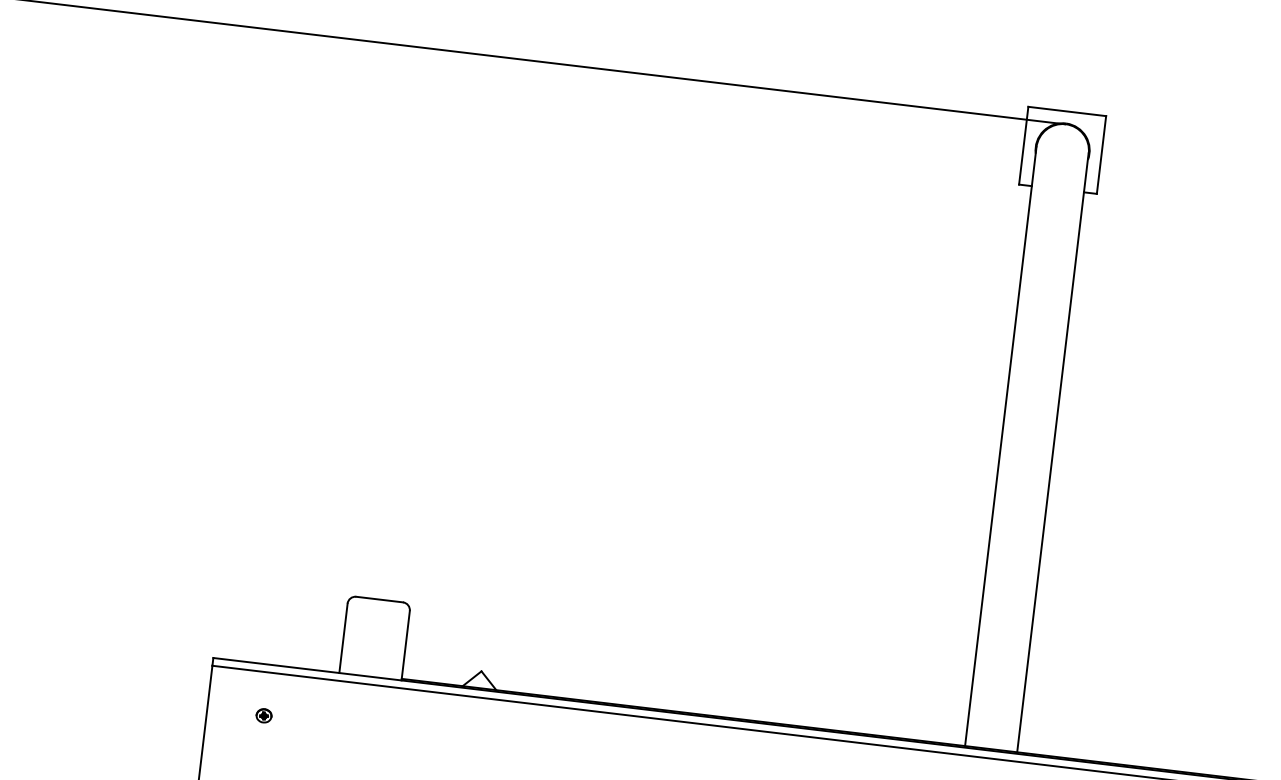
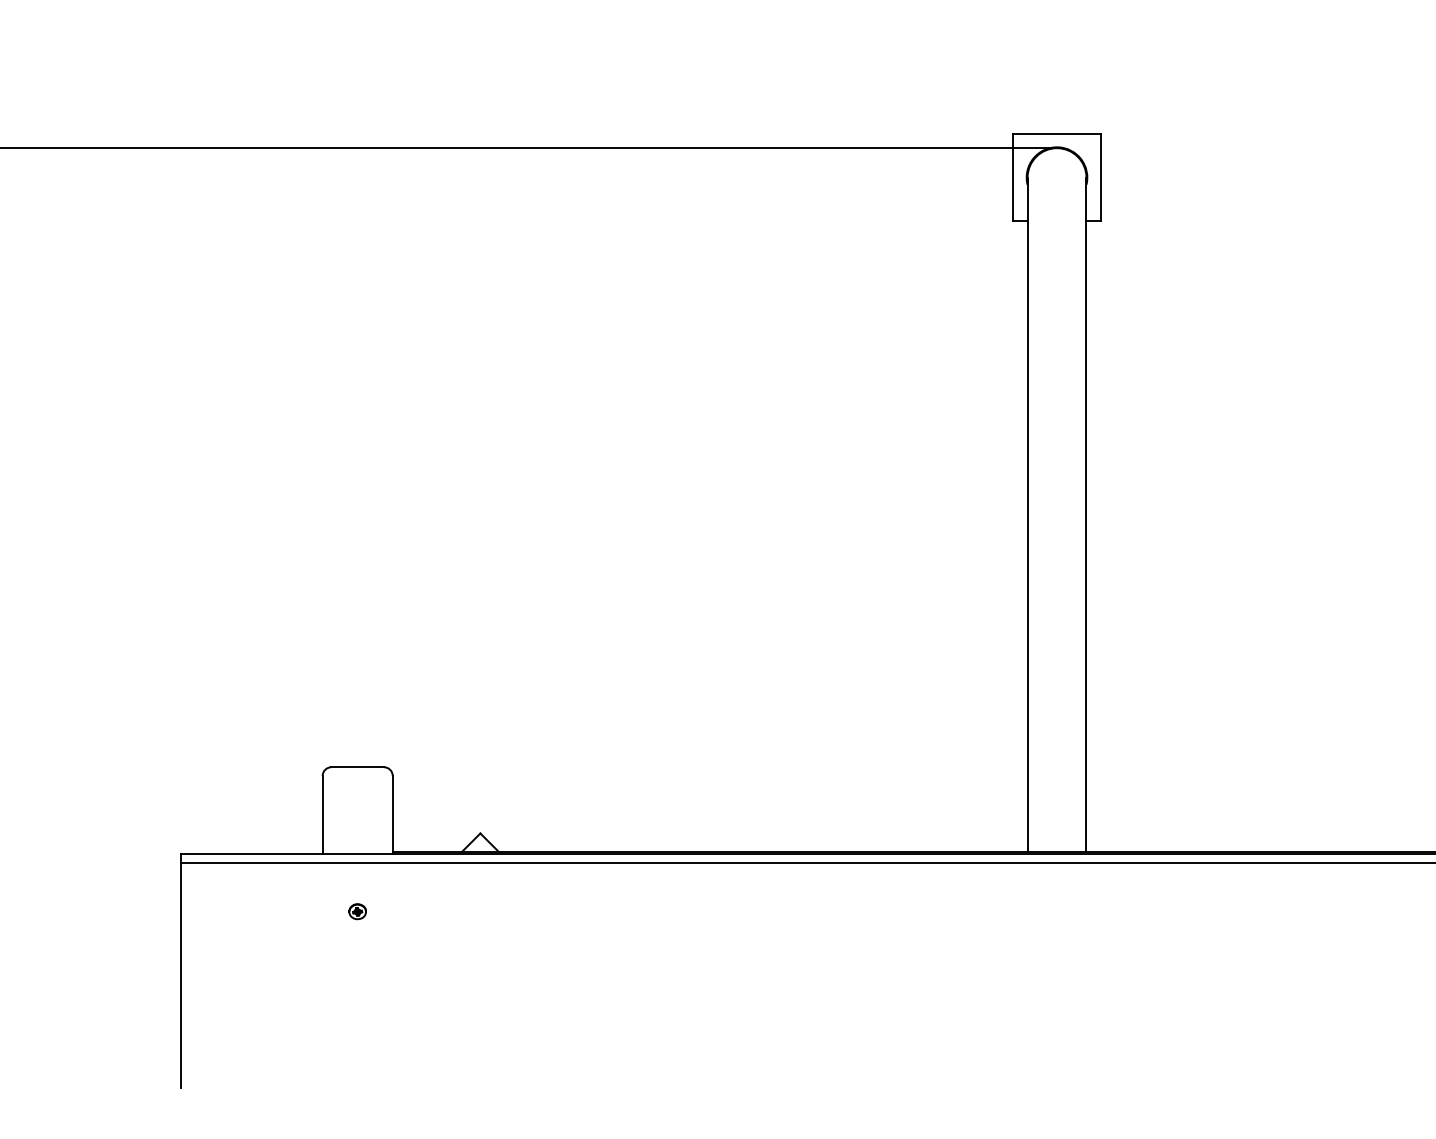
part: (263, 715) -> (357, 911), moved

